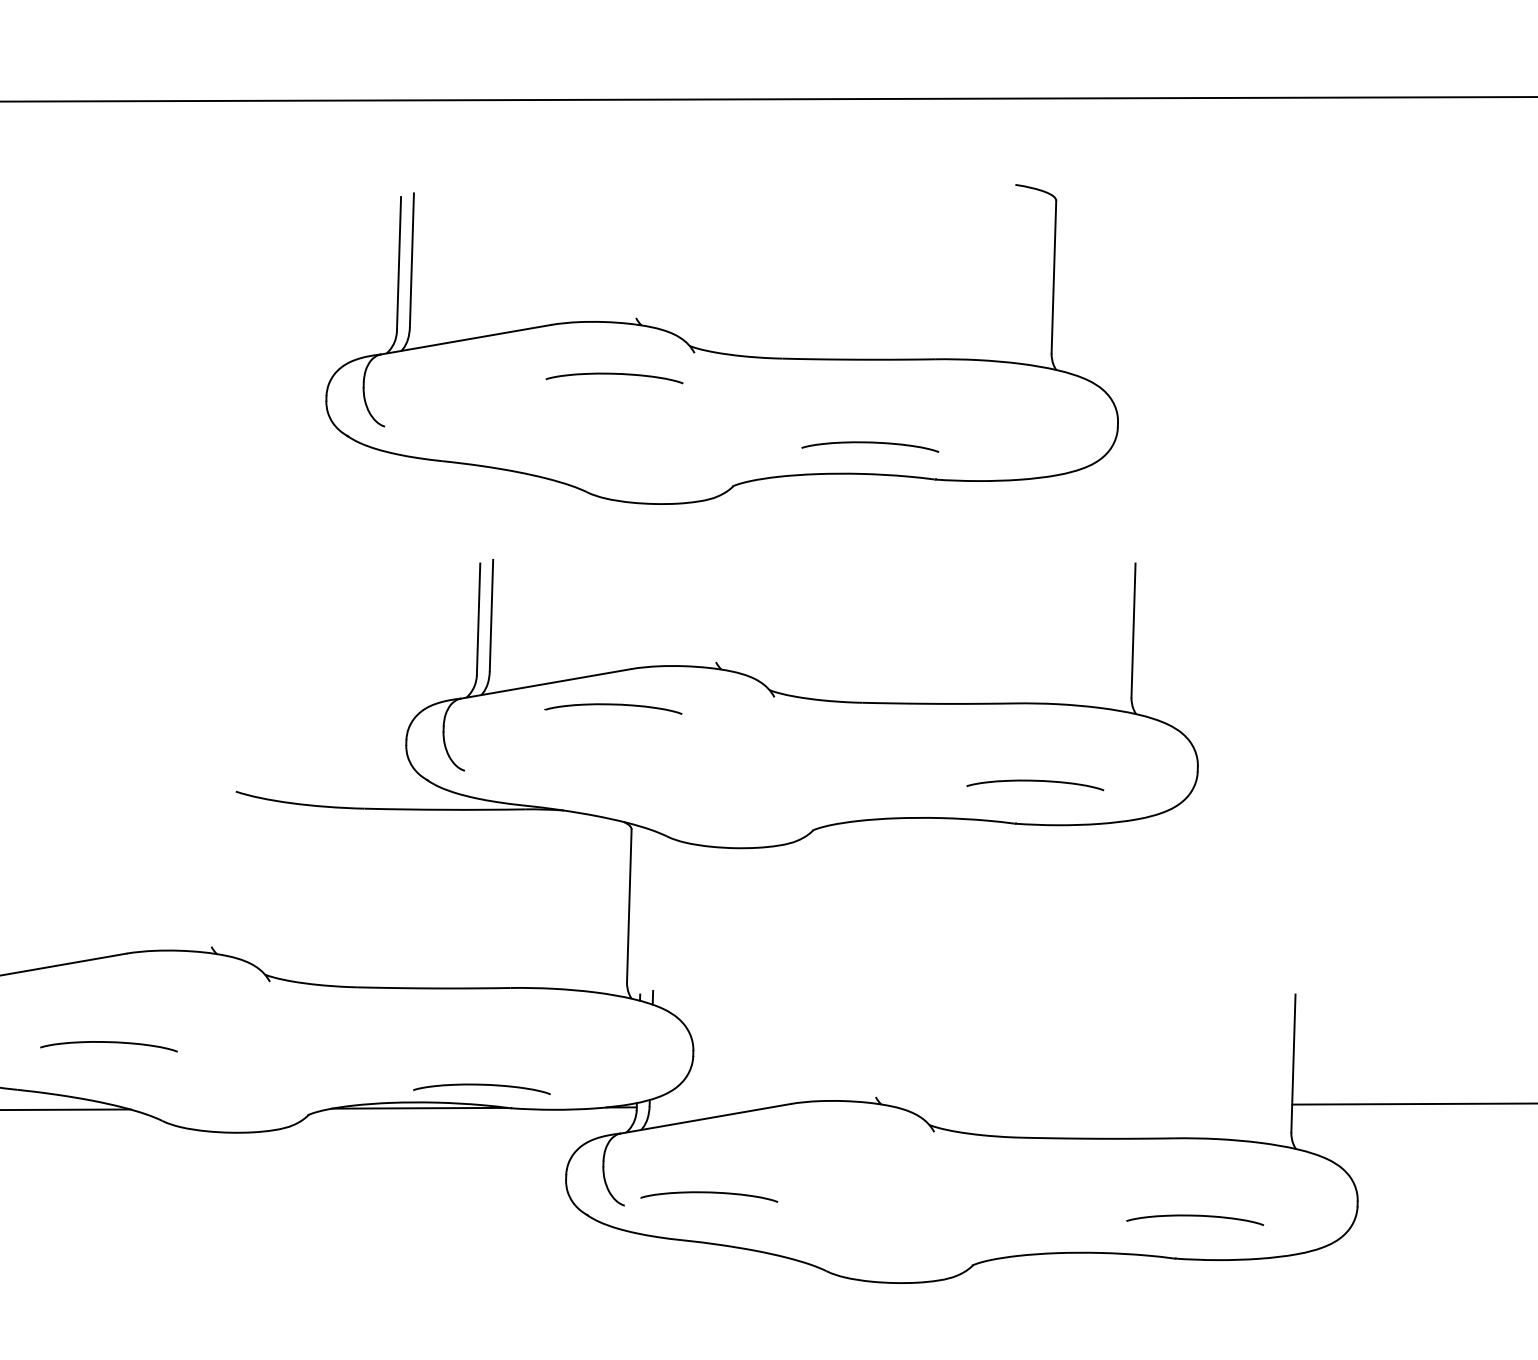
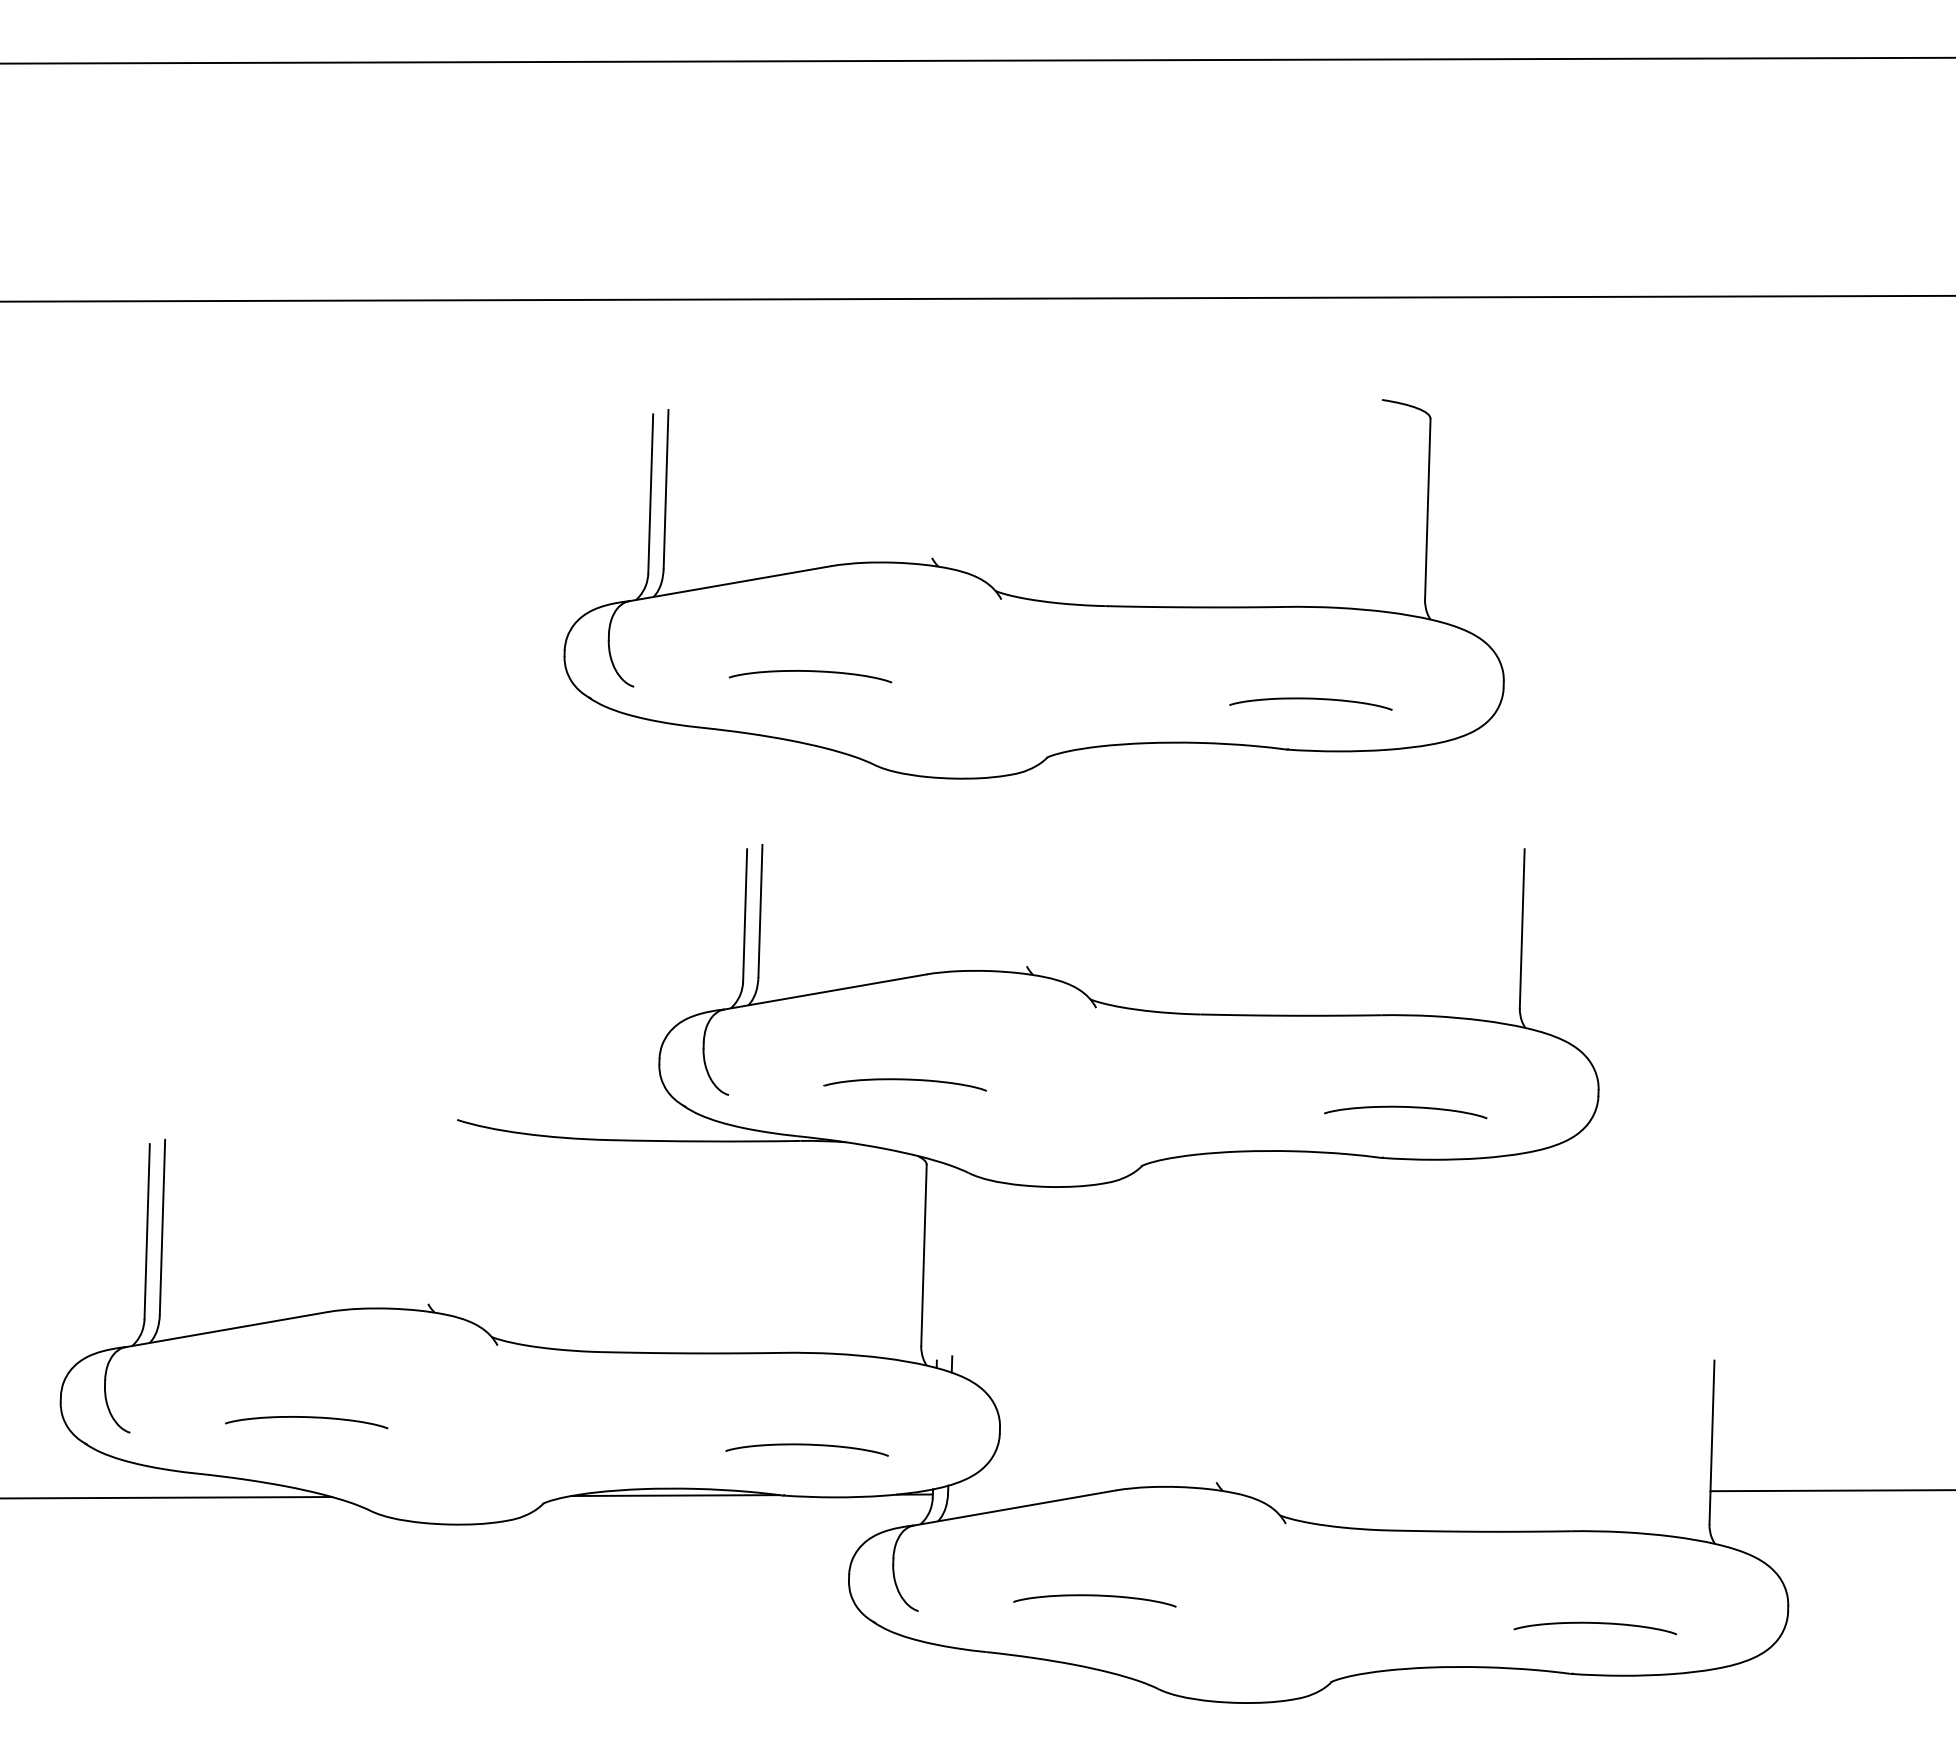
curve: (614, 374) -> (810, 671), moved
curve: (869, 443) -> (1310, 699), moved
curve: (612, 705) -> (904, 1080), moved
curve: (481, 1085) -> (806, 1445), moved
curve: (708, 1193) -> (1094, 1596), moved

